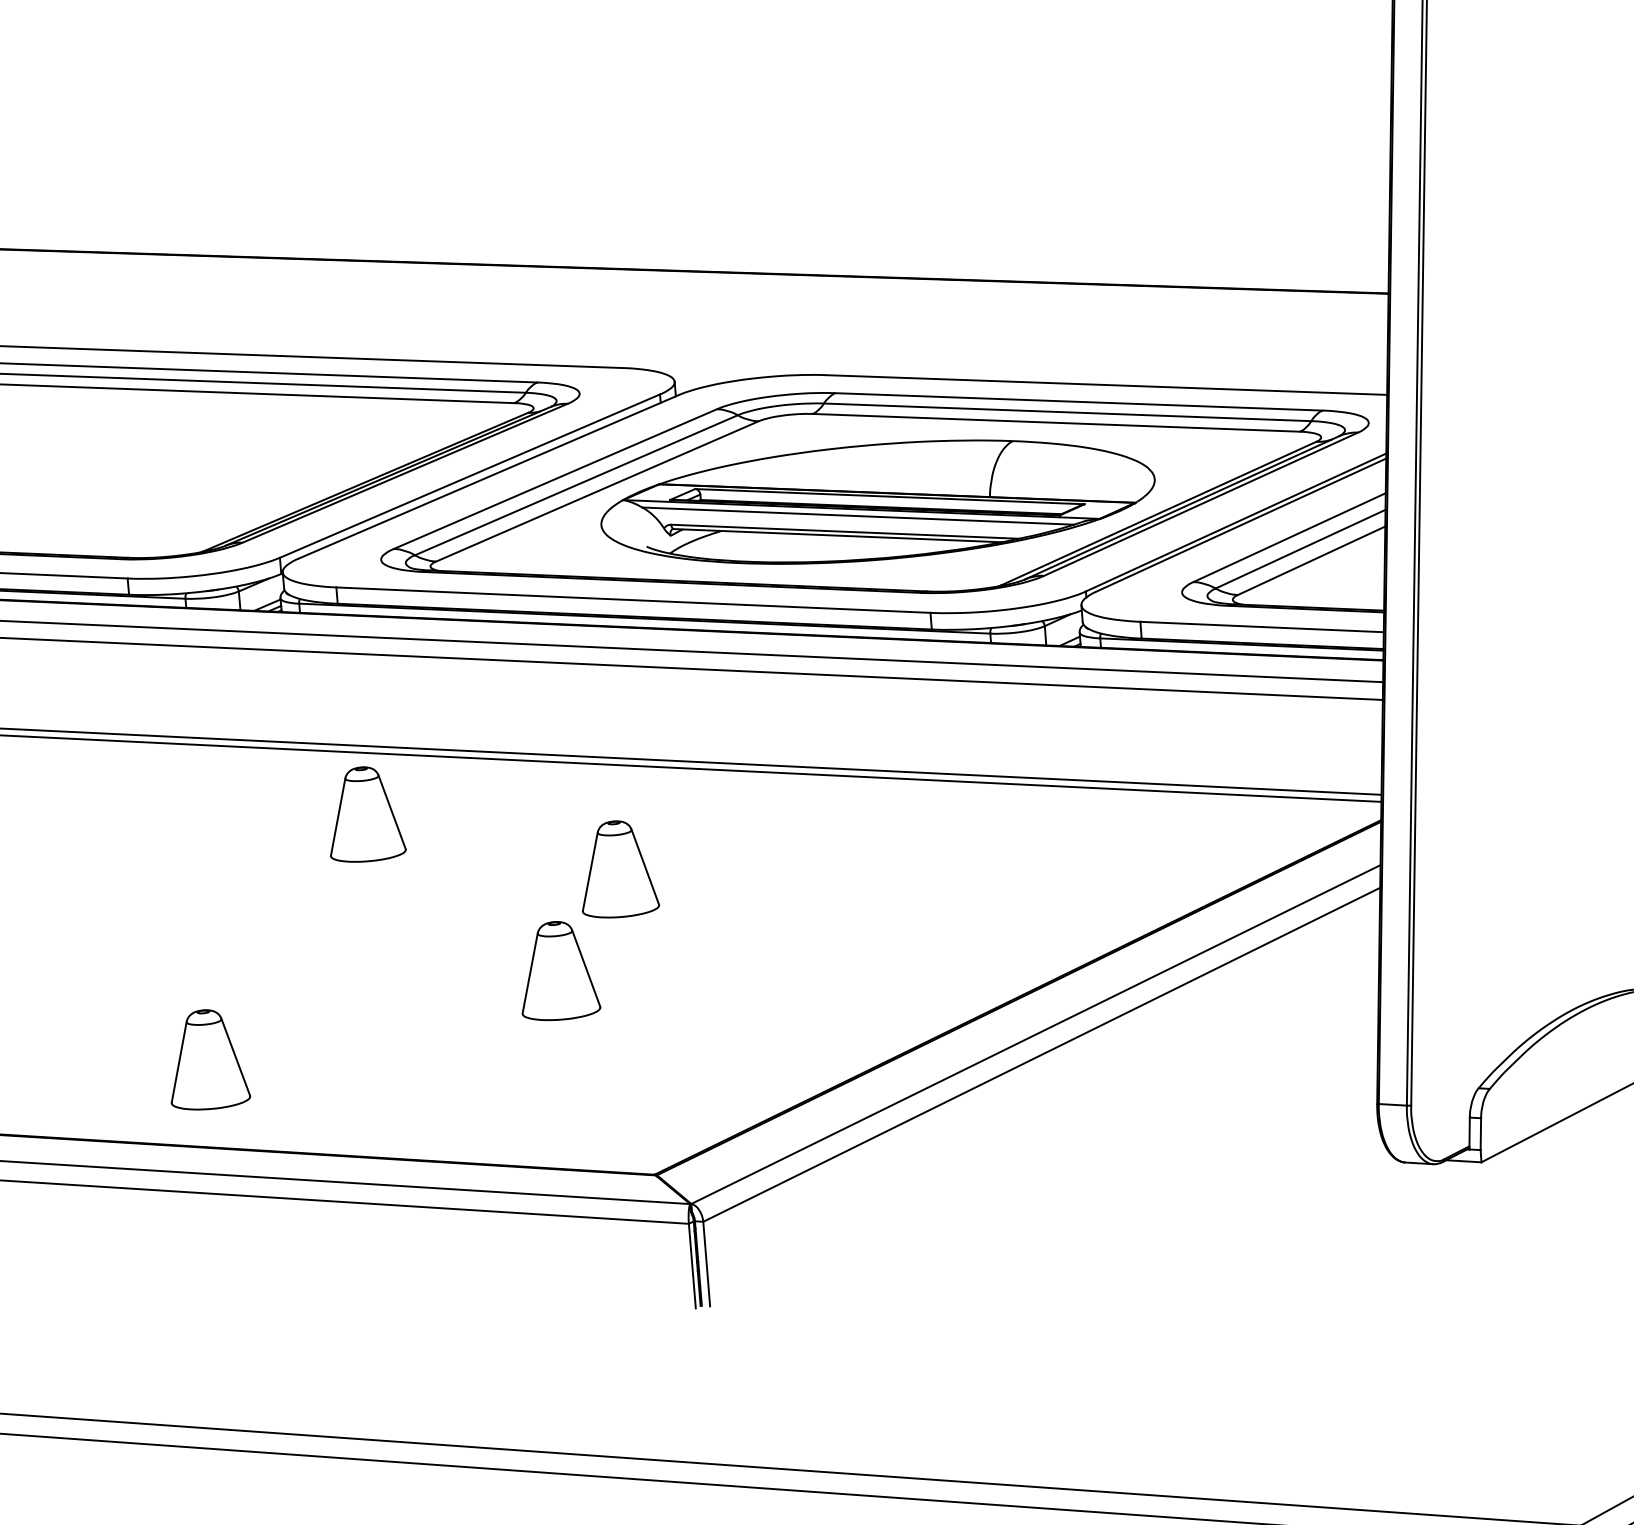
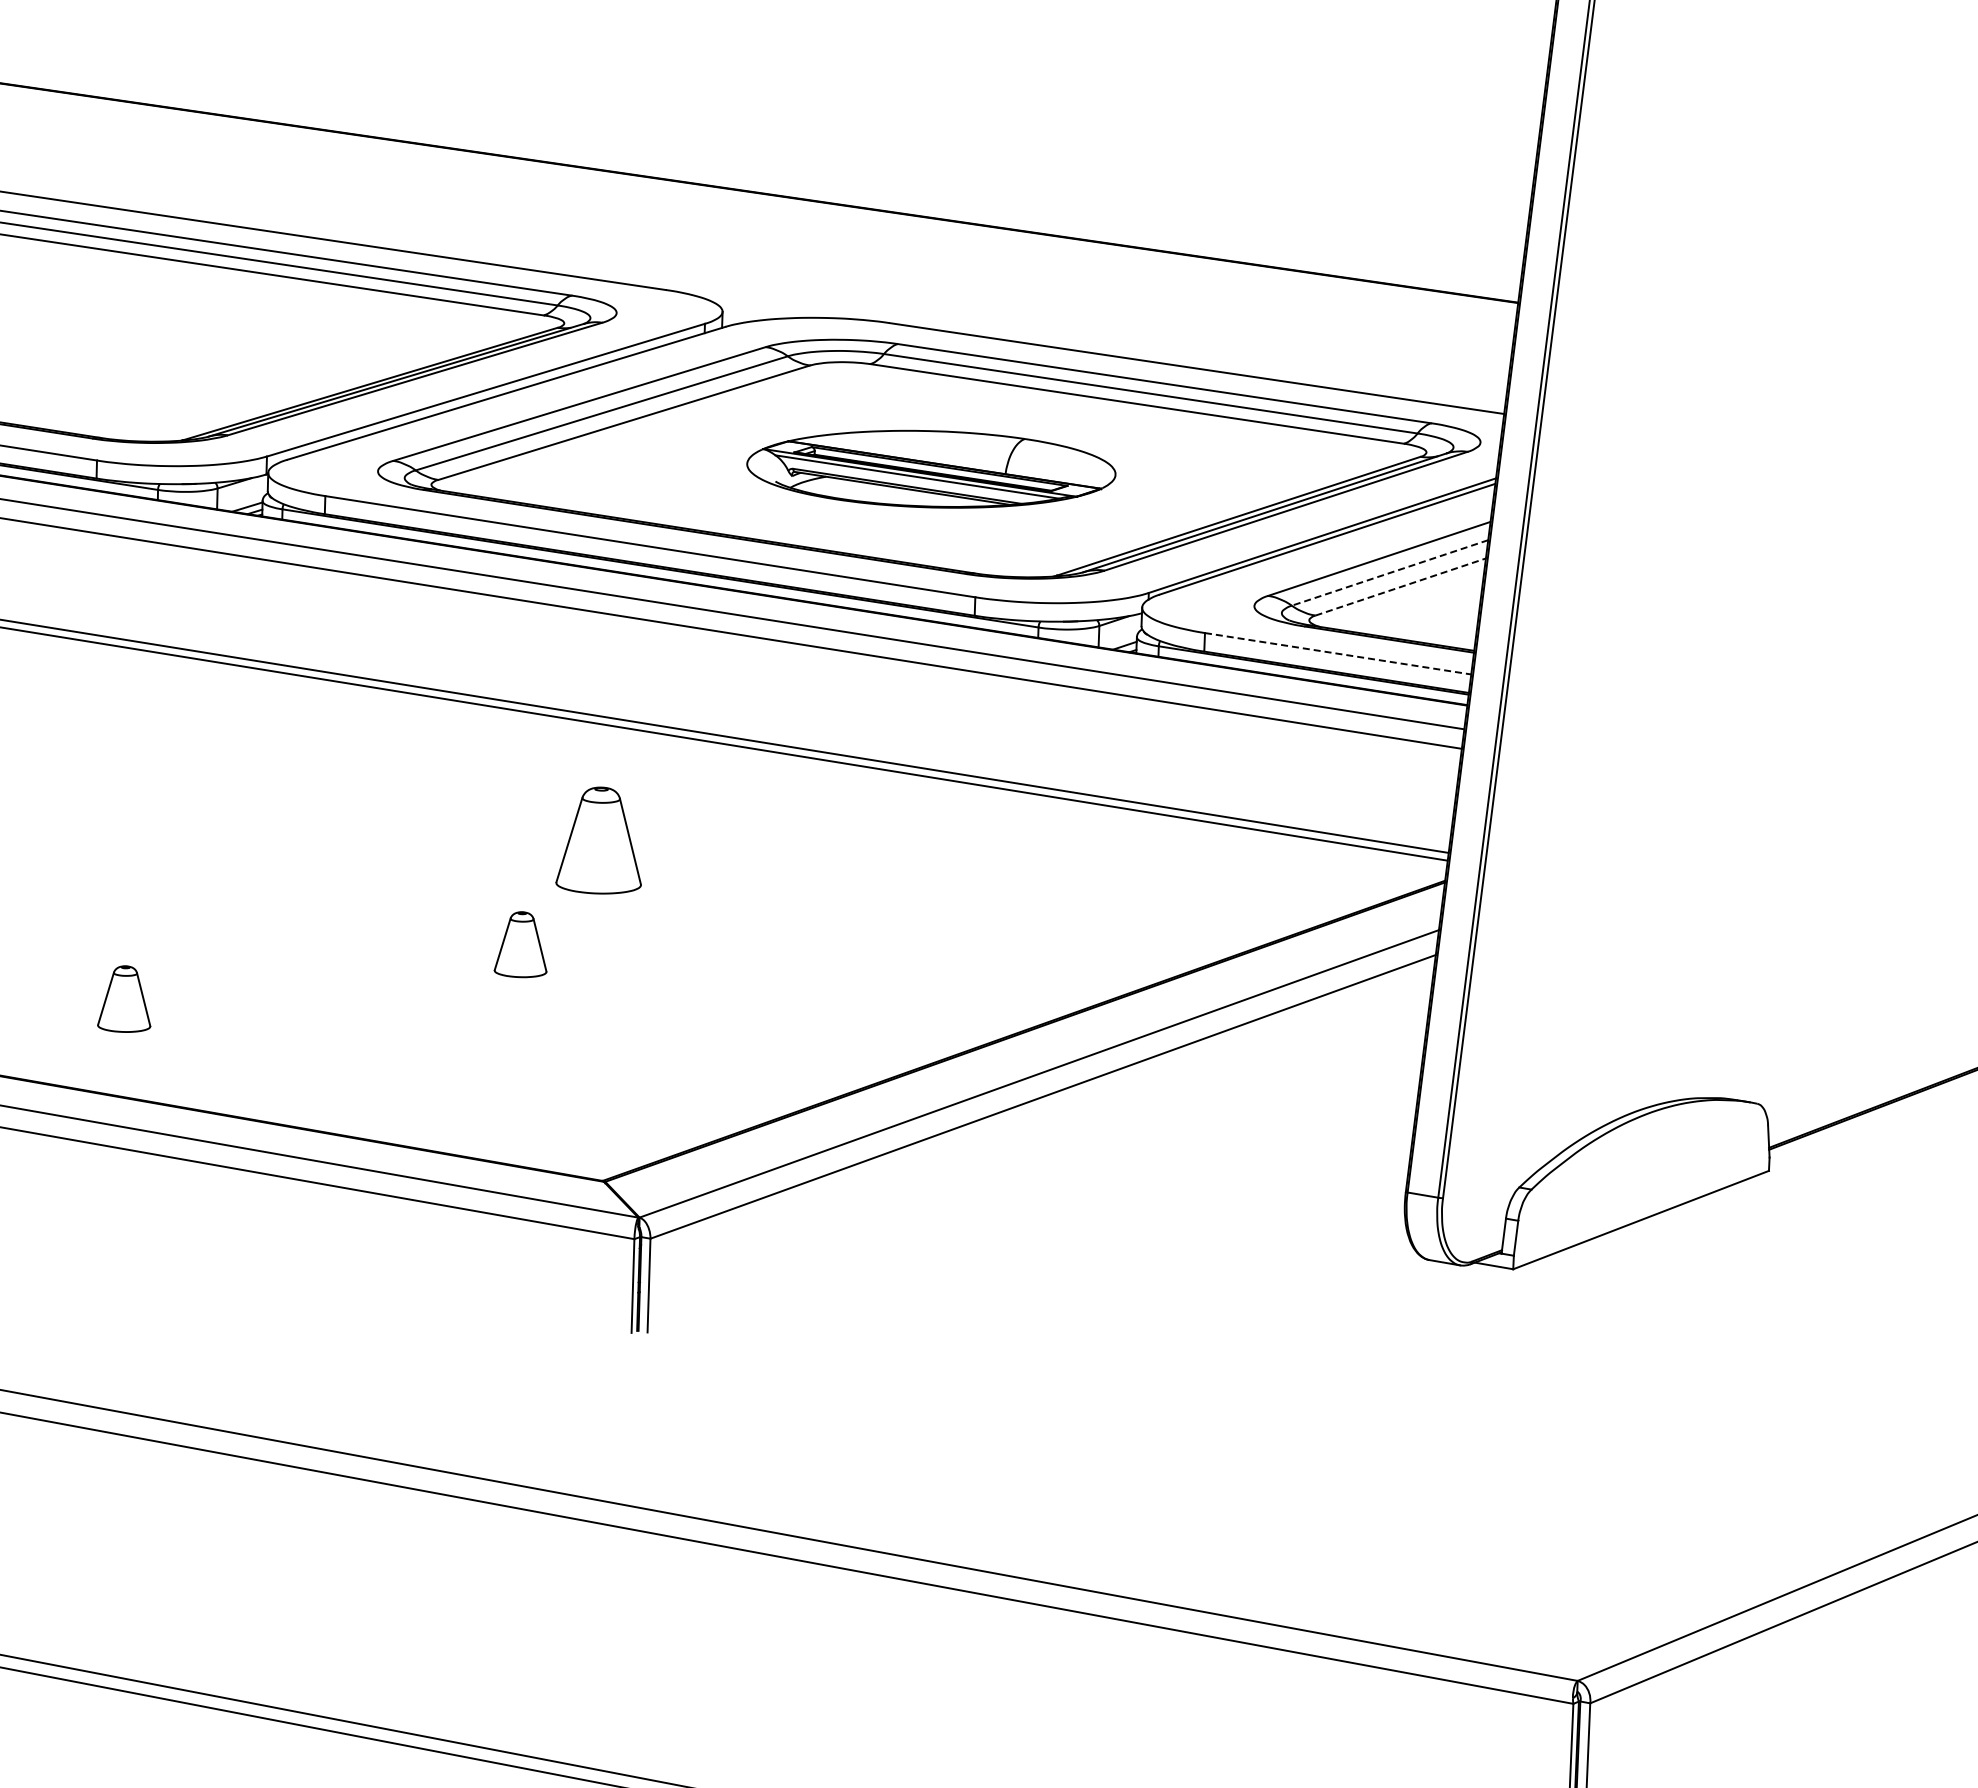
part: (878, 502) -> (931, 469), size x0.6
line: (1300, 548) -> (1390, 572), solid -> dashed
line: (1311, 561) -> (1400, 587), solid -> dashed
line: (1262, 626) -> (1338, 653), solid -> dashed
part: (363, 814) -> (327, 749), removed
part: (556, 970) -> (520, 944), size x0.6
part: (205, 1059) -> (123, 998), size x0.6

